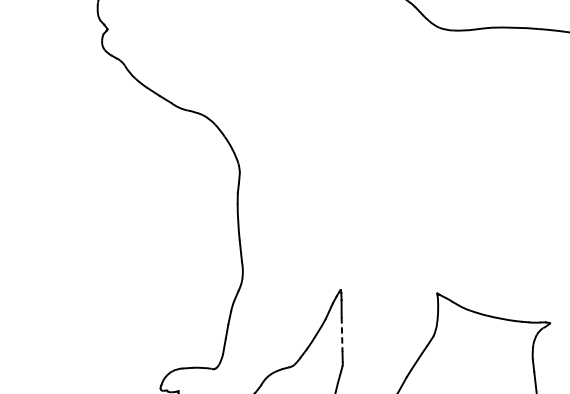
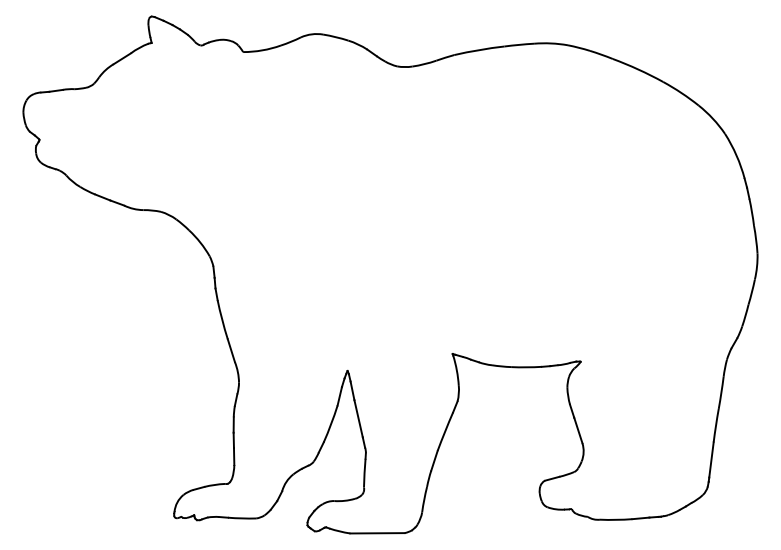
line: (341, 335) -> (358, 419), dashed -> solid

